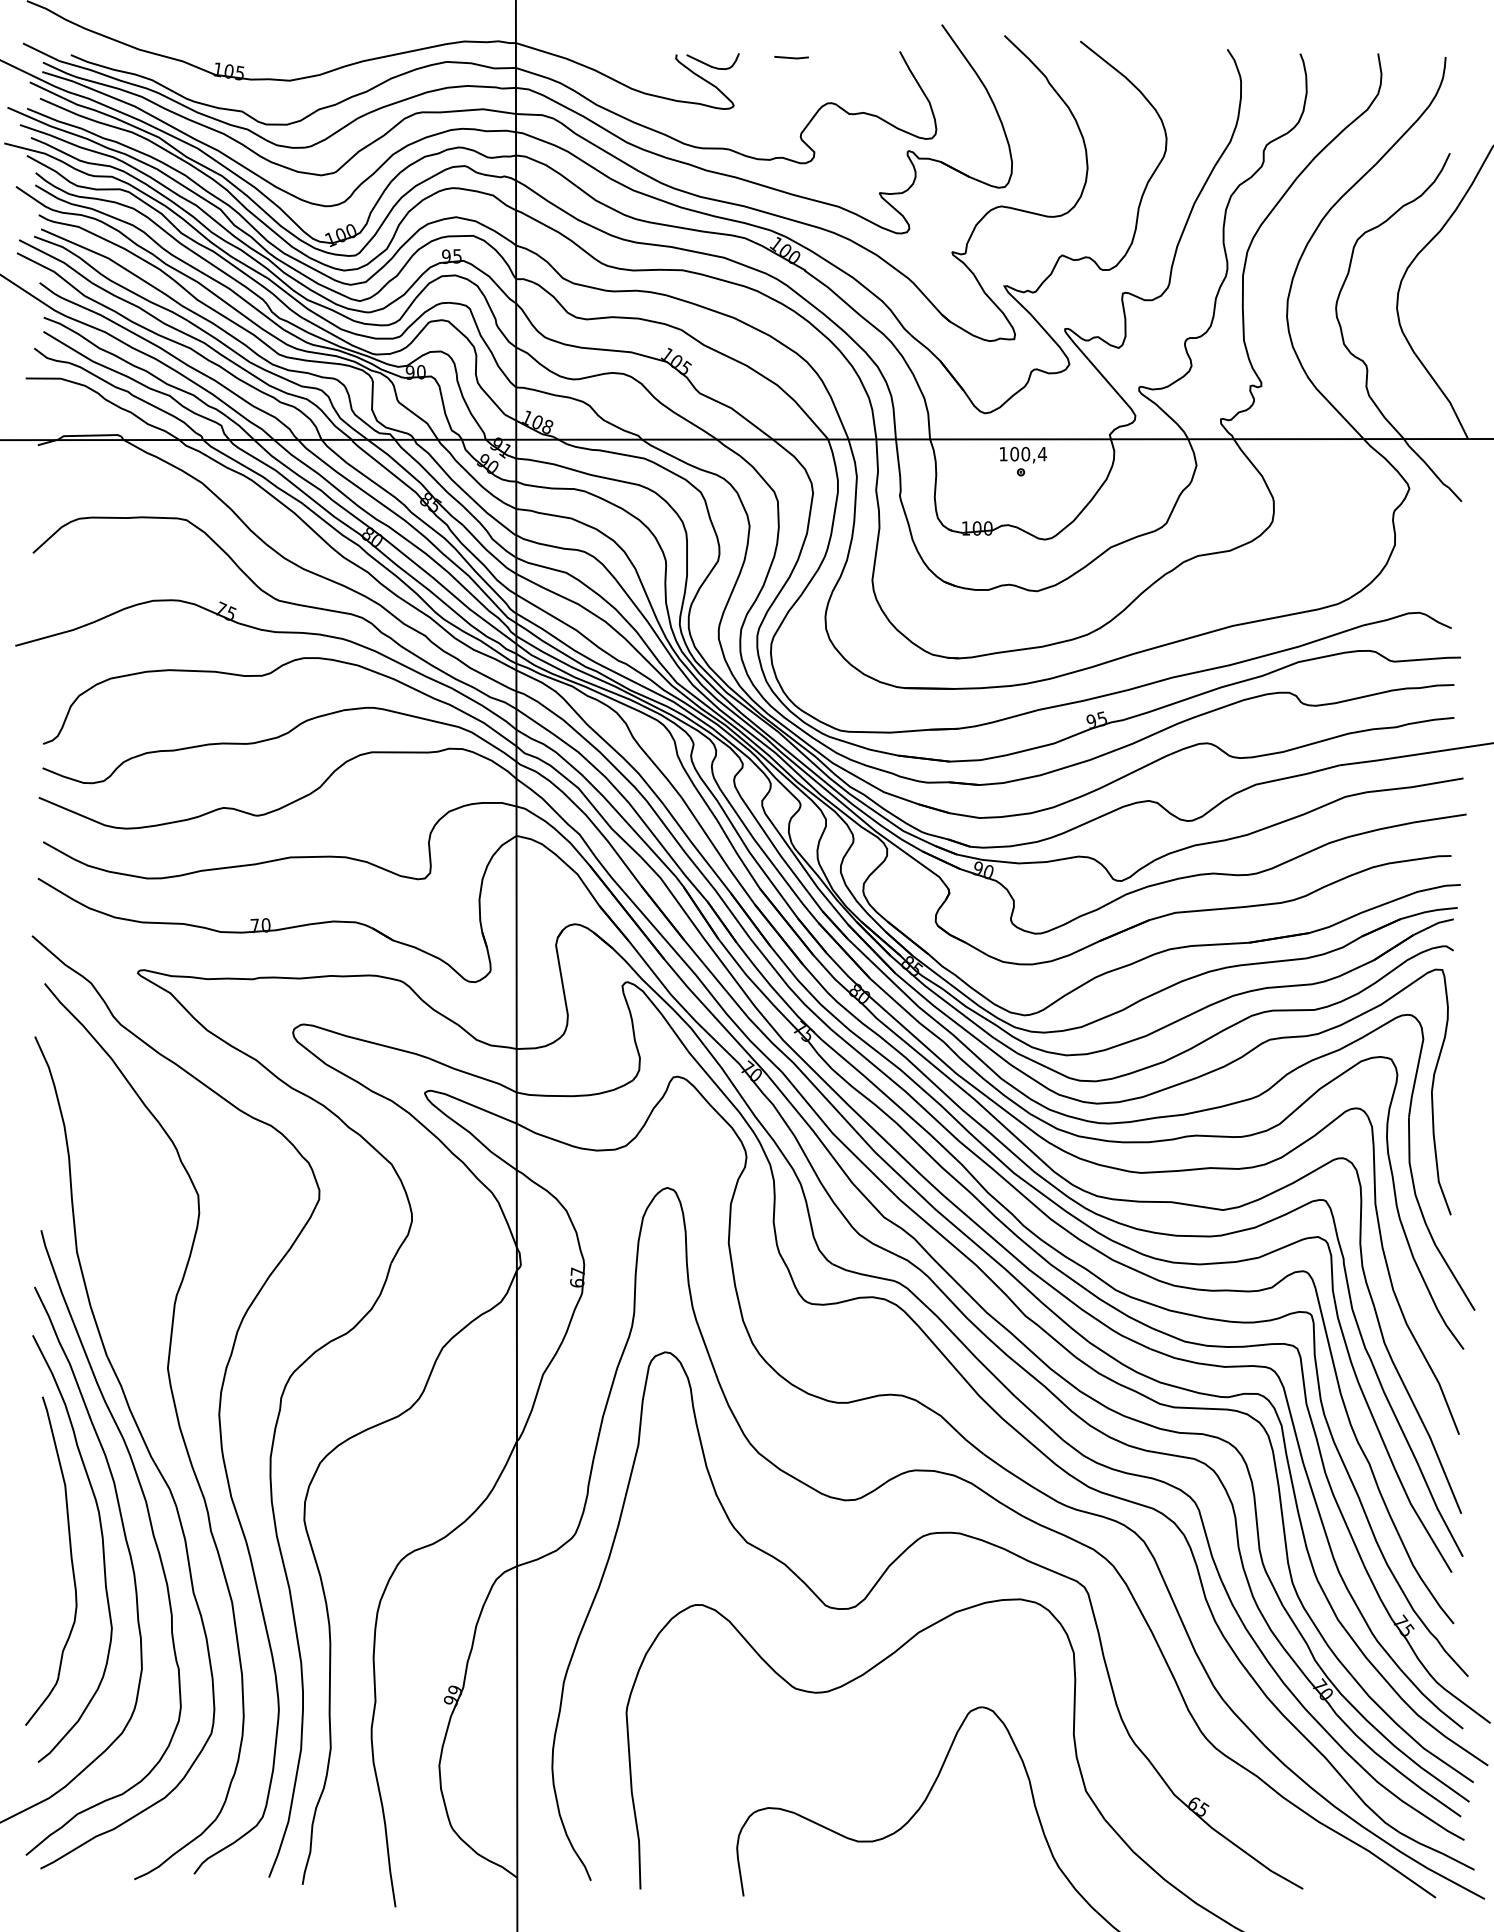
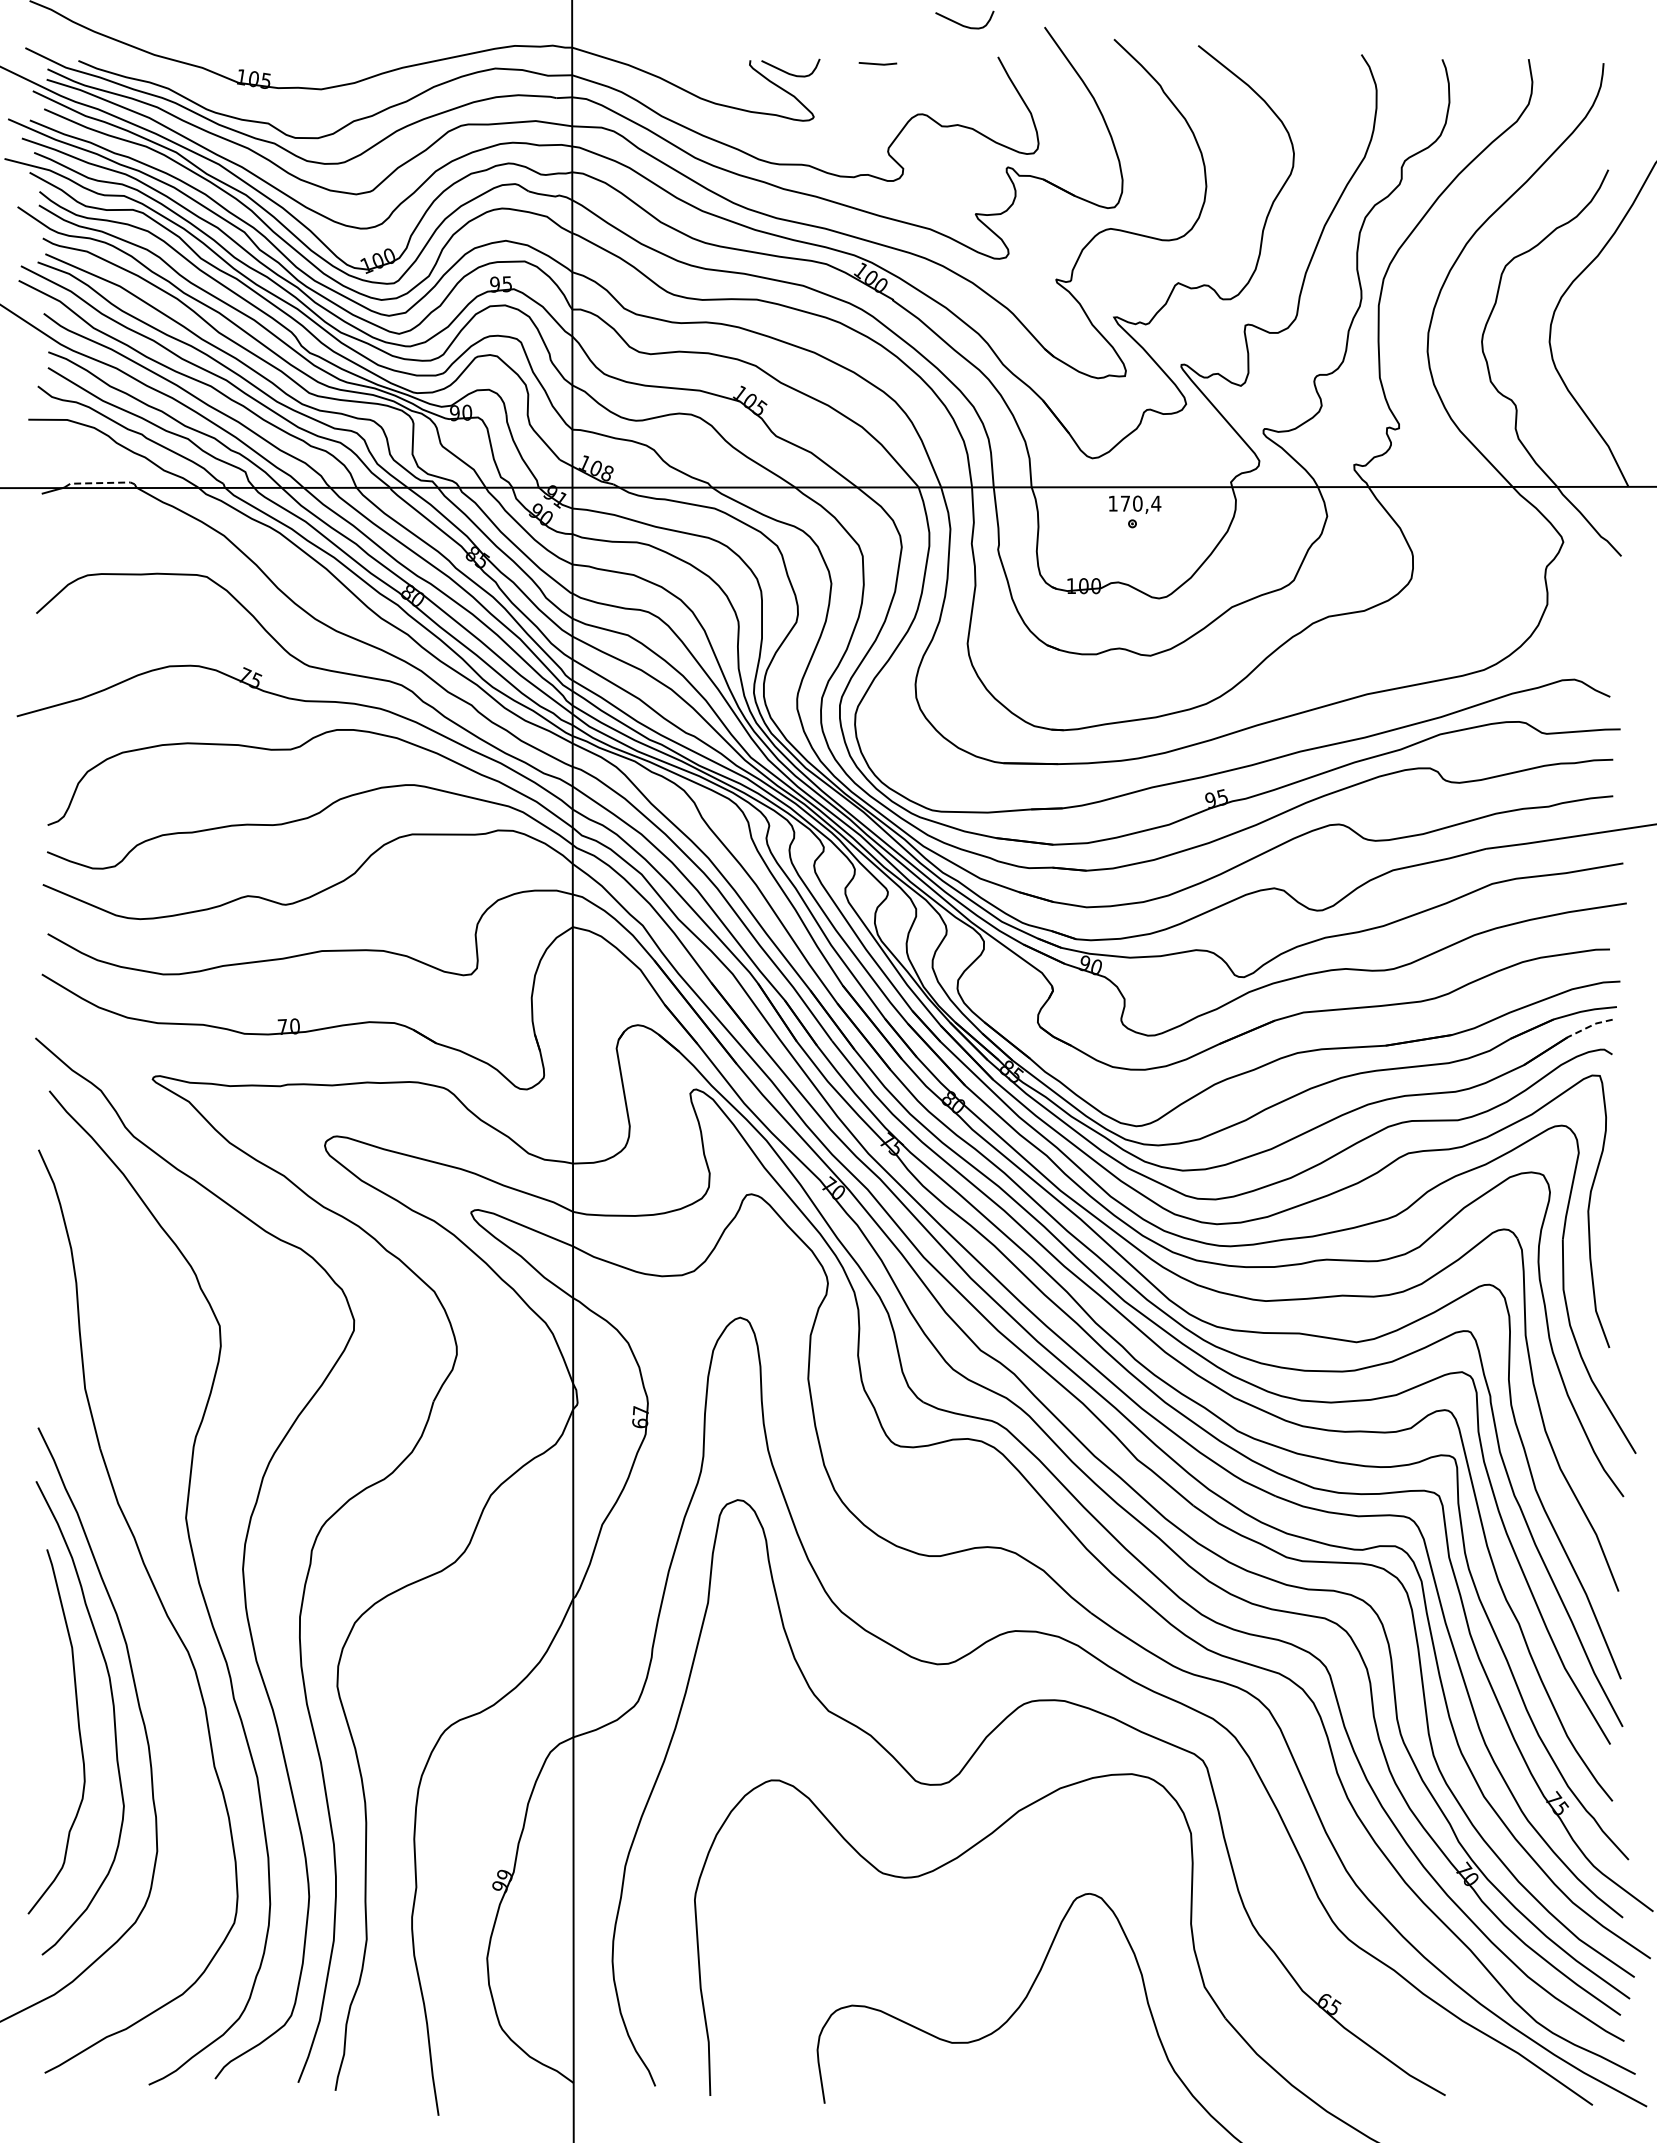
curve: (867, 22) -> (962, 24), added
line: (88, 435) -> (98, 483), solid -> dashed
text: (1014, 454) -> (1125, 503), 100,4 -> 170,4
line: (1432, 925) -> (1589, 1026), solid -> dashed
curve: (152, 1533) -> (168, 1701), removed

